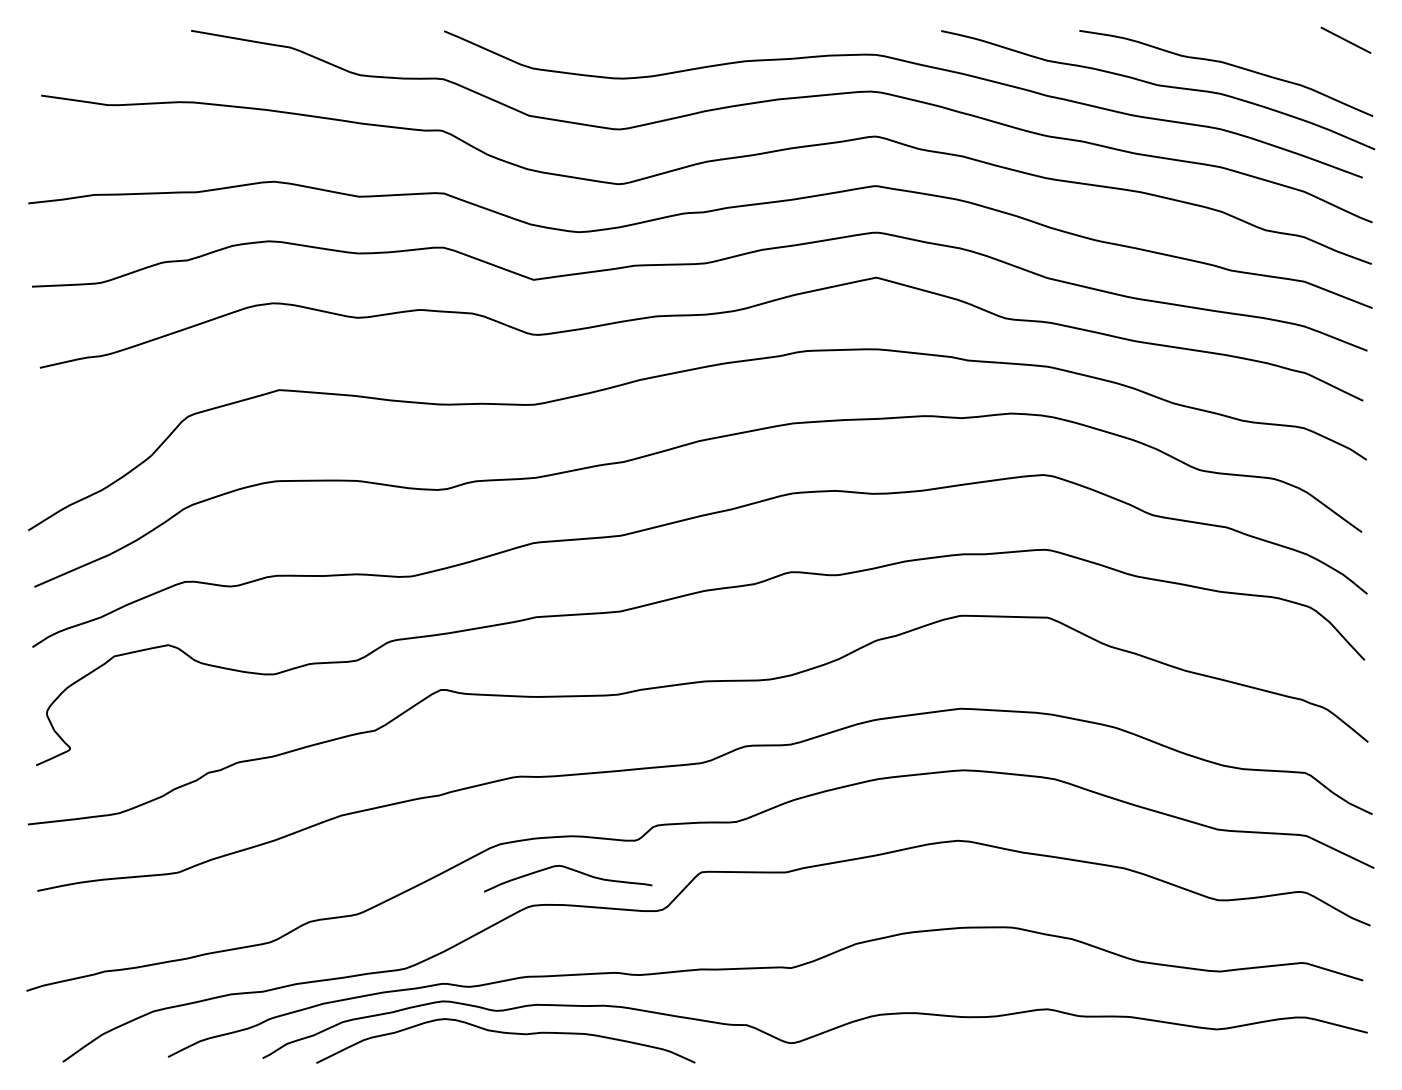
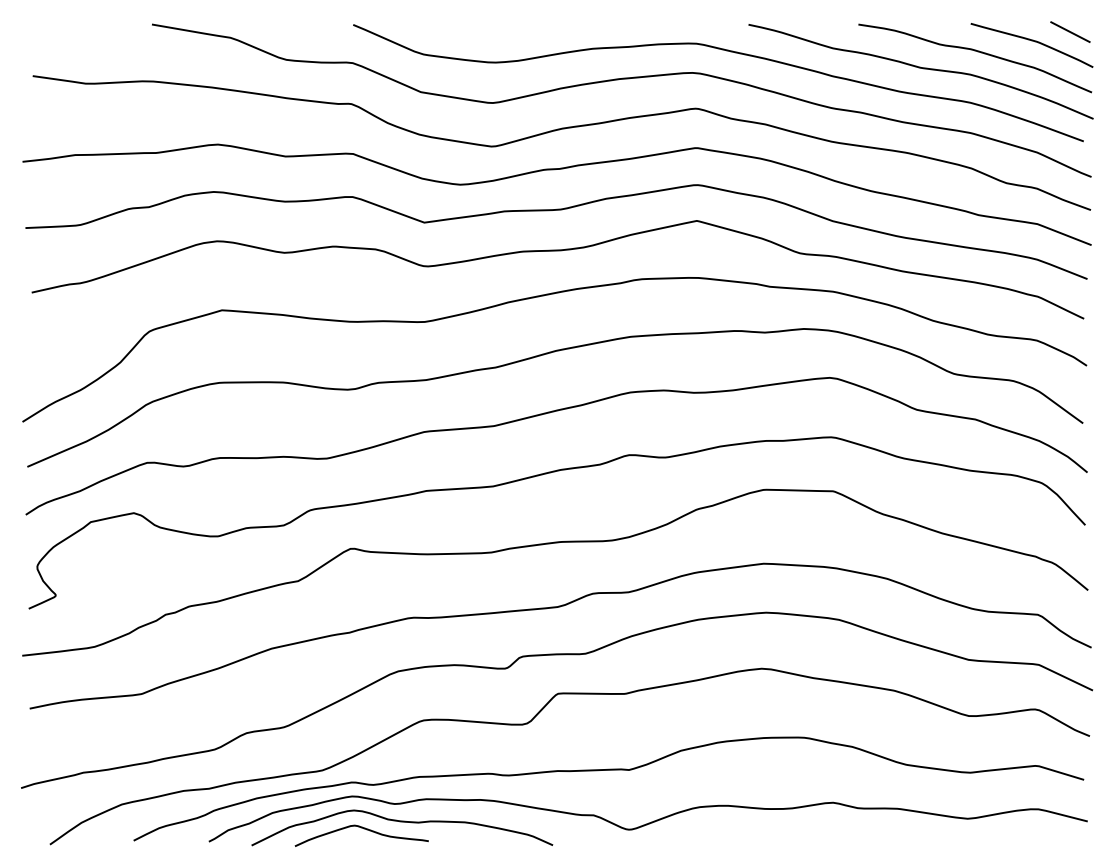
curve: (1297, 52) -> (1031, 41), added
curve: (571, 870) -> (364, 829), moved

